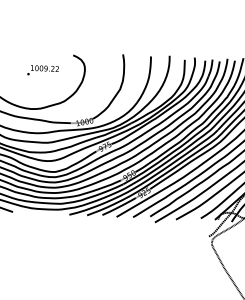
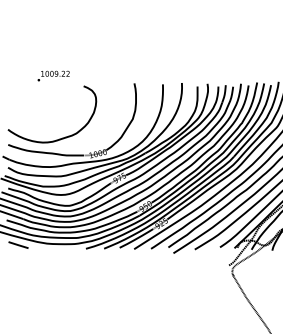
text: (42, 70) -> (53, 75), moved

